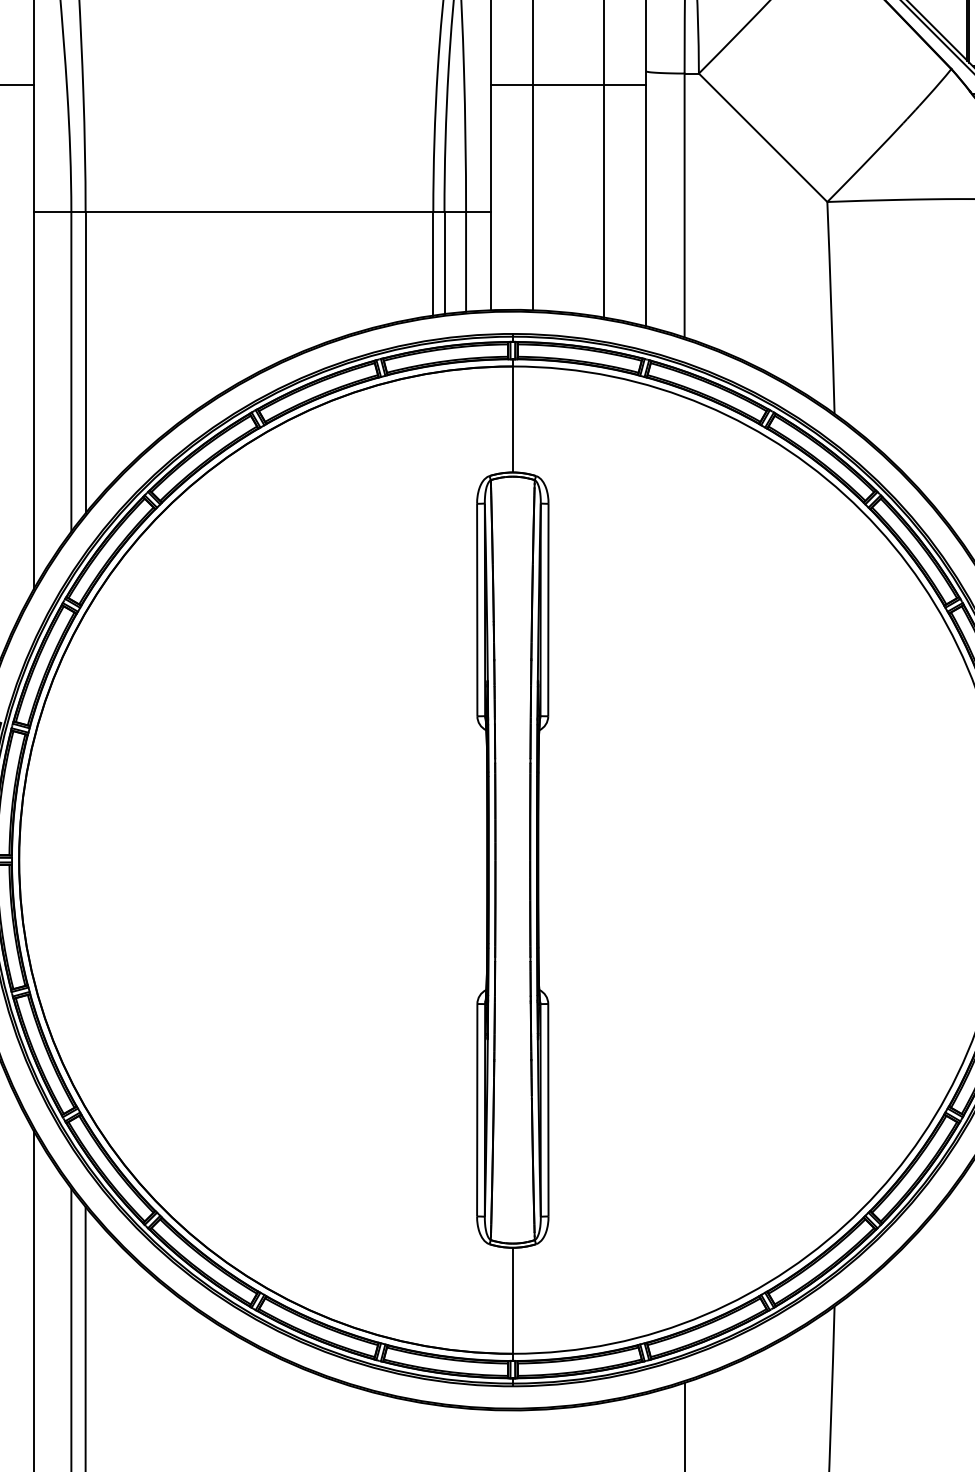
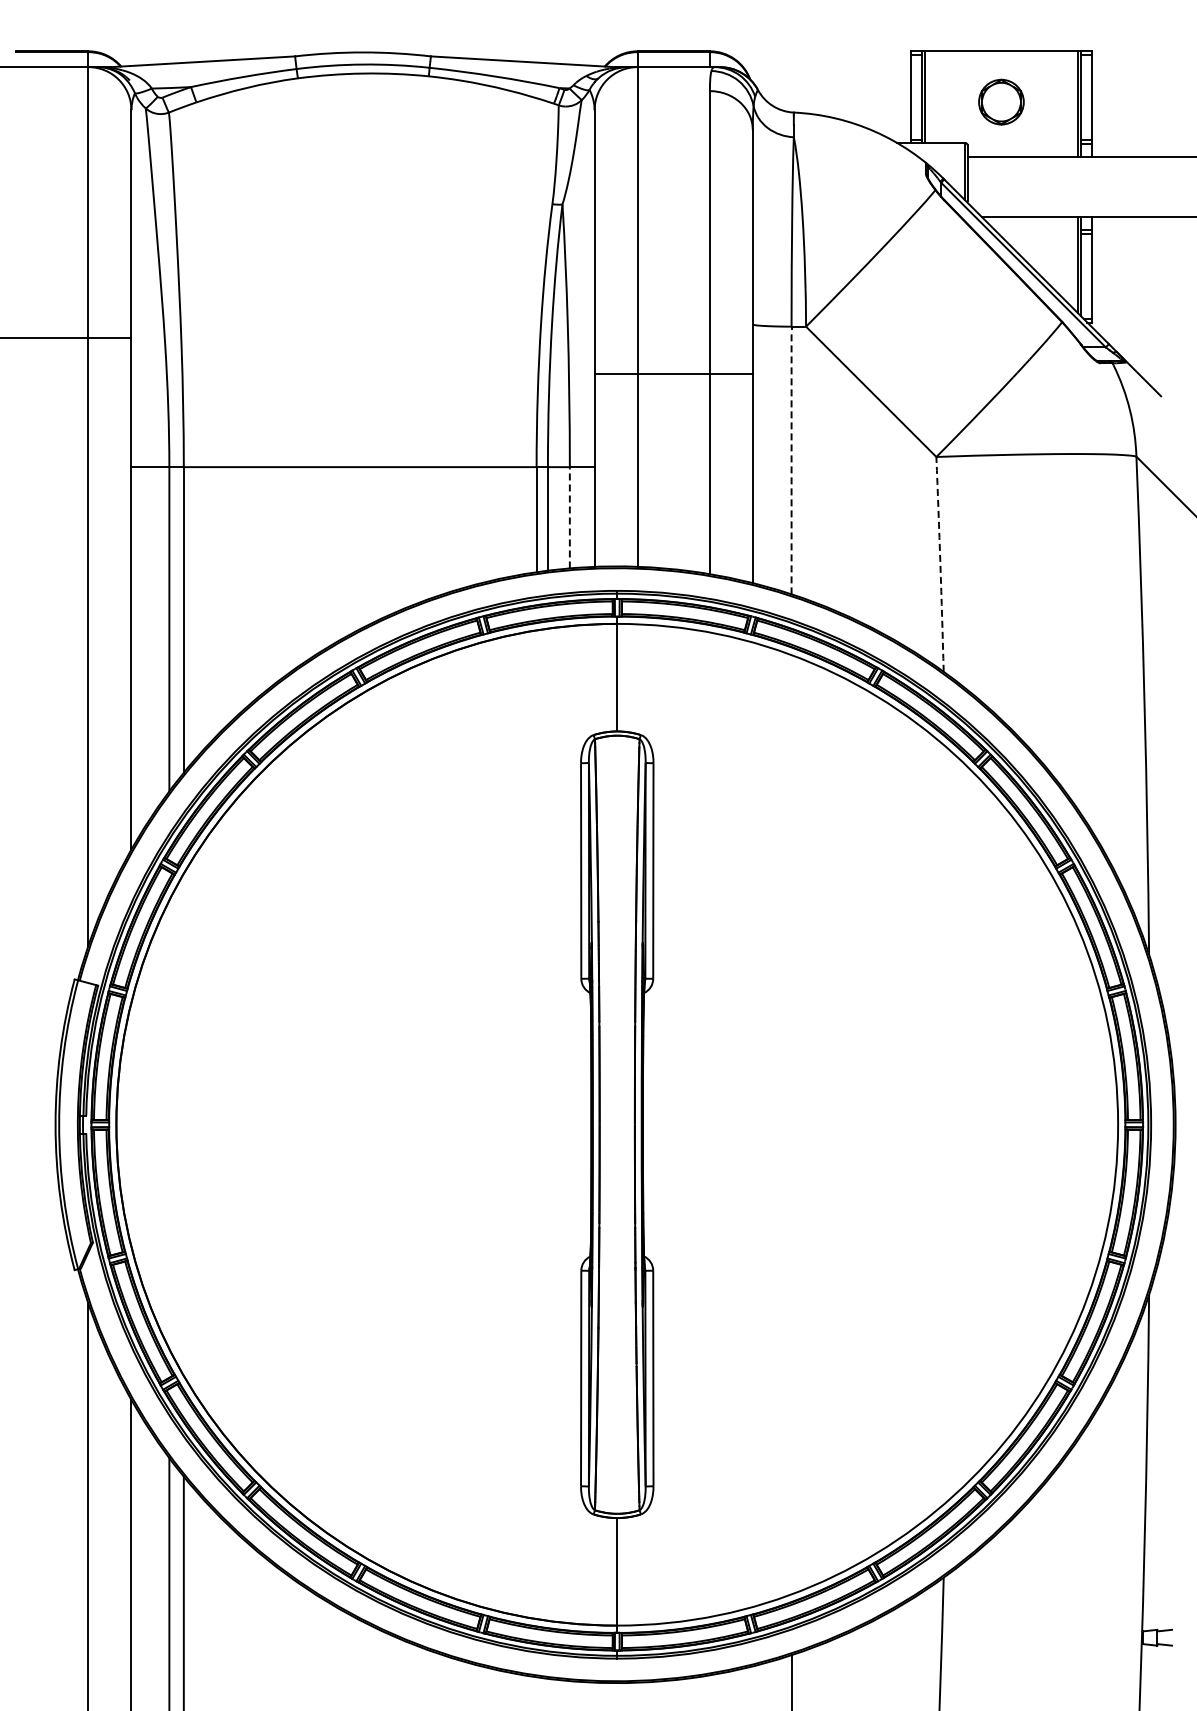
line: (568, 85) -> (673, 374), moved
line: (684, 205) -> (791, 460), solid -> dashed
line: (465, 261) -> (569, 517), solid -> dashed
arc: (831, 307) -> (940, 564), solid -> dashed

